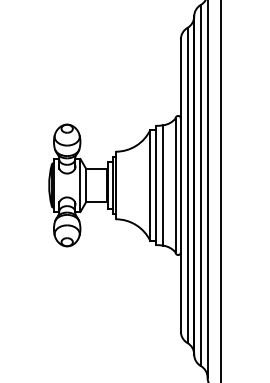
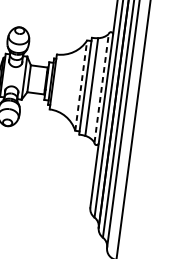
line: (150, 185) -> (81, 85), solid -> dashed
line: (175, 185) -> (101, 88), solid -> dashed

